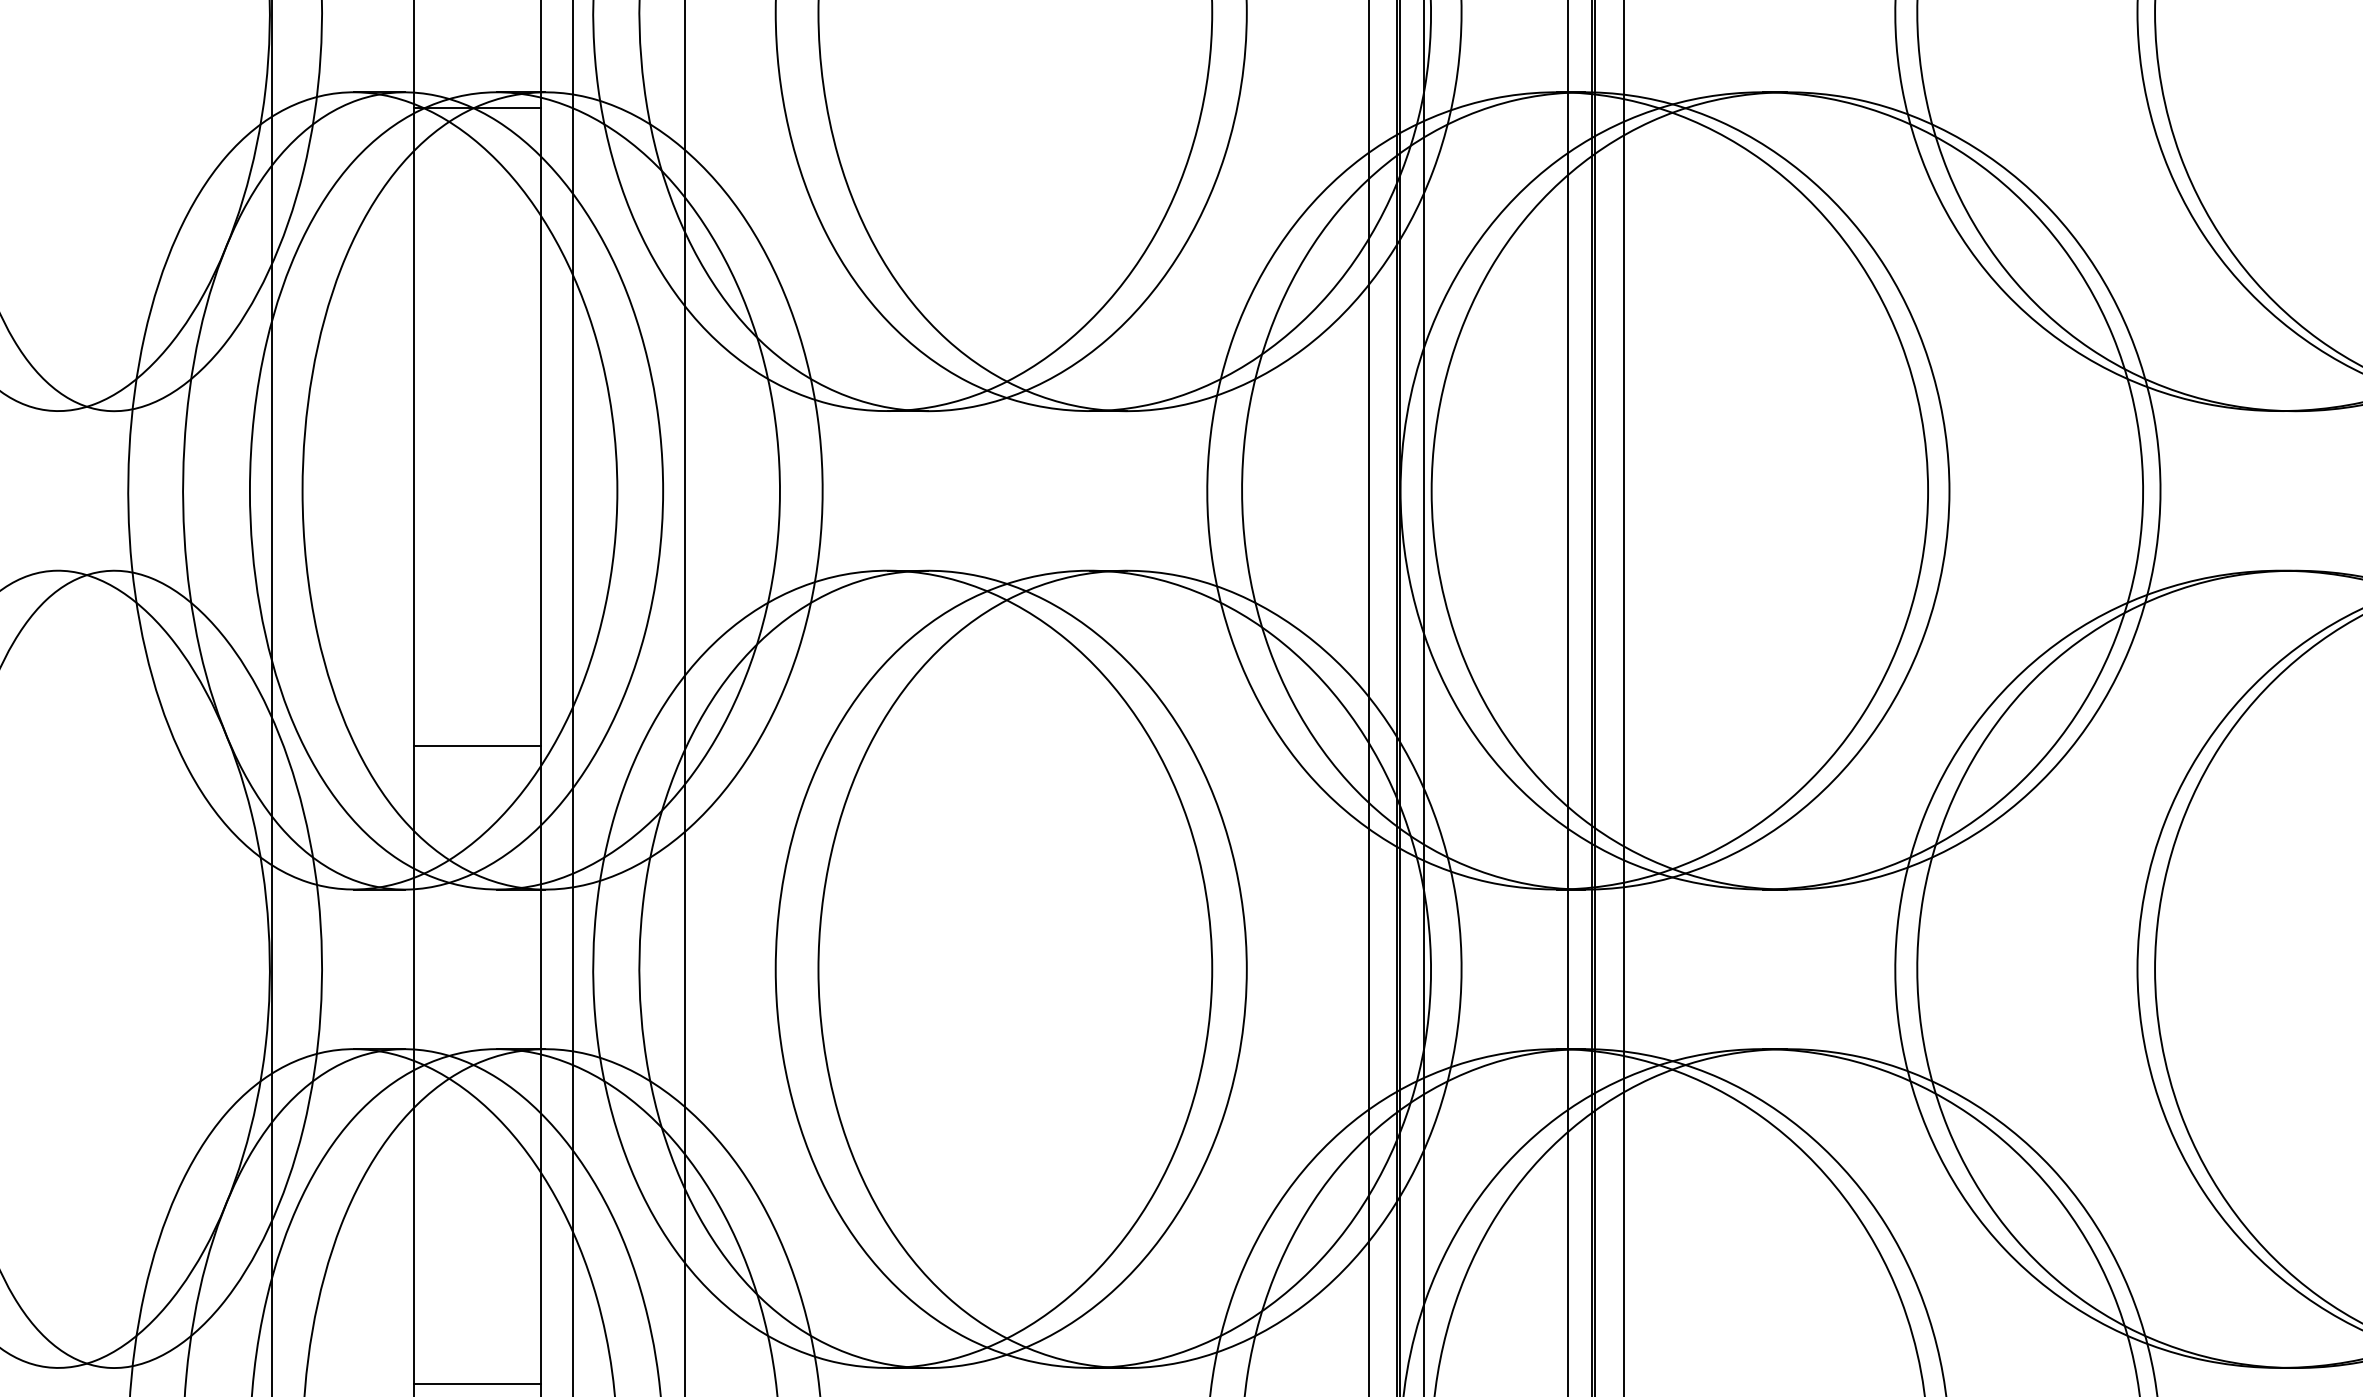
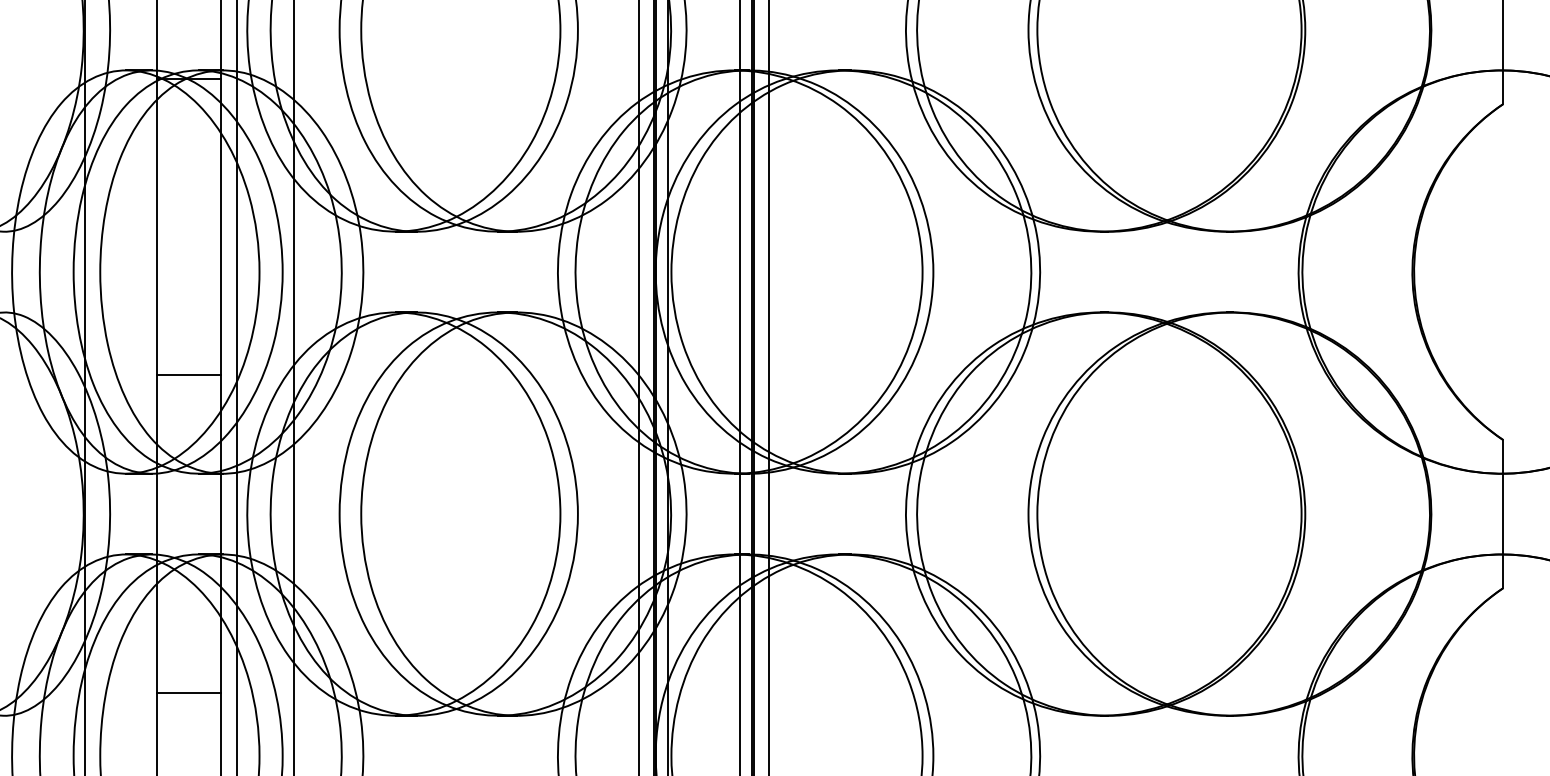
line: (476, 746) -> (188, 375), moved
line: (476, 1383) -> (188, 692), moved

